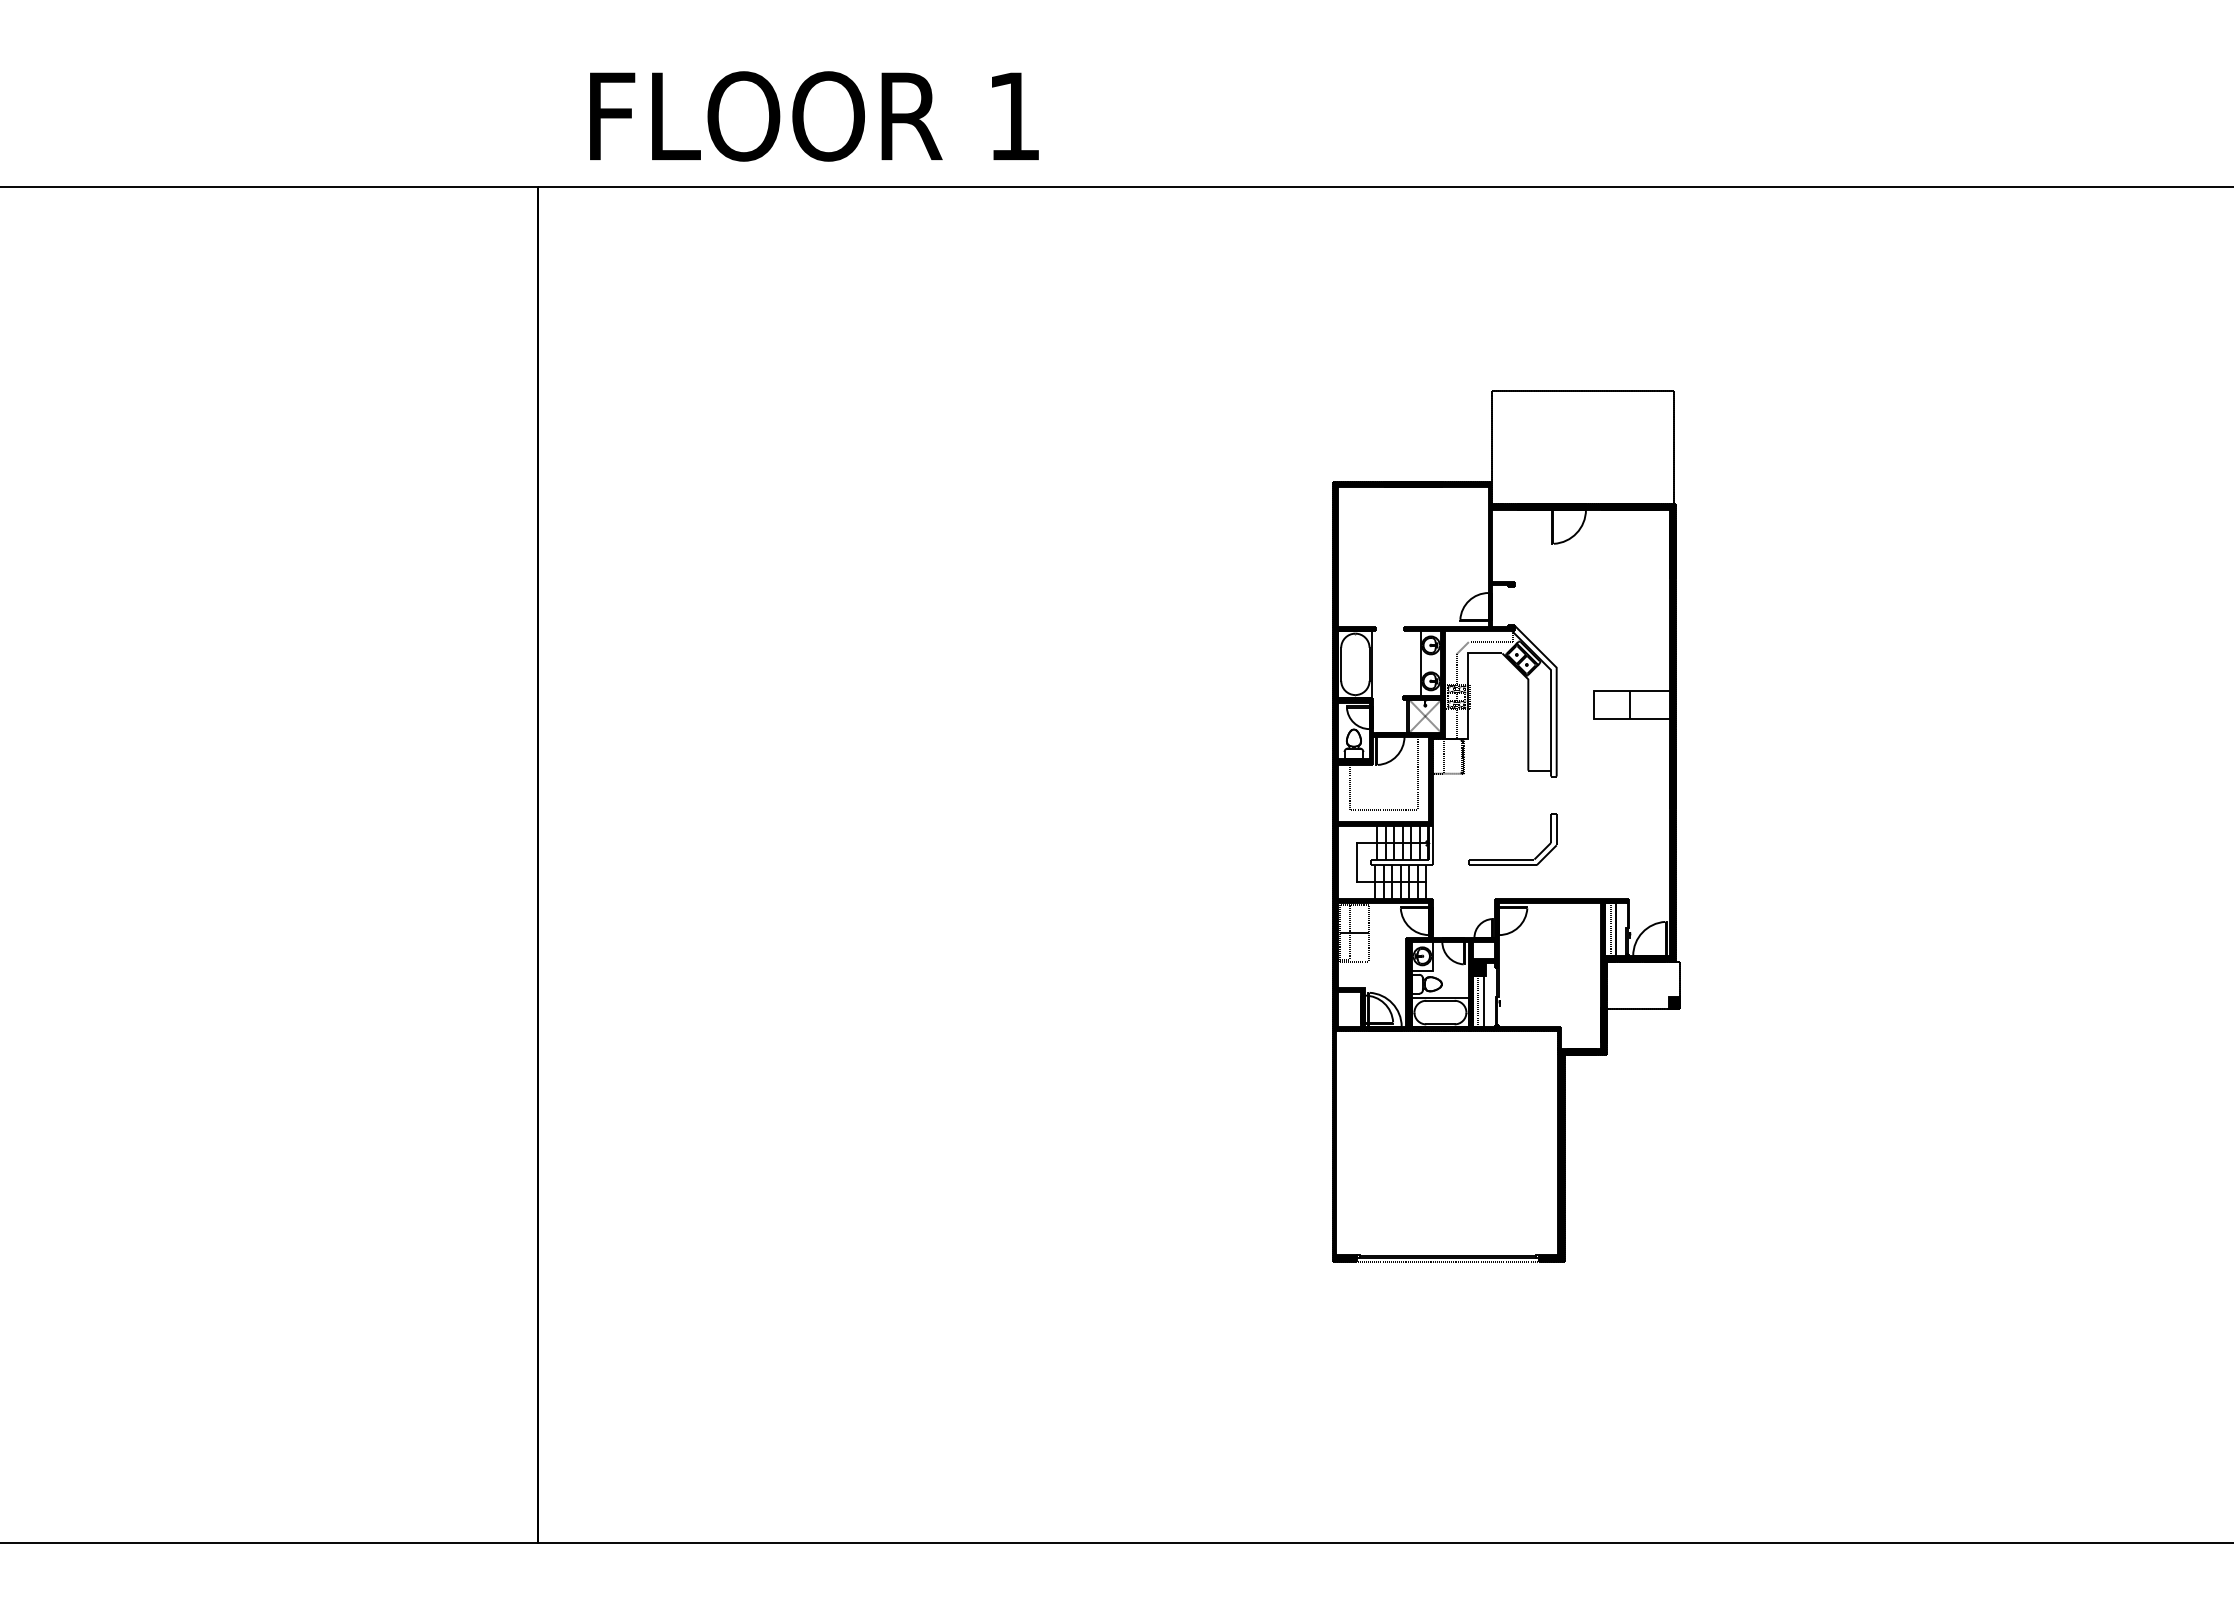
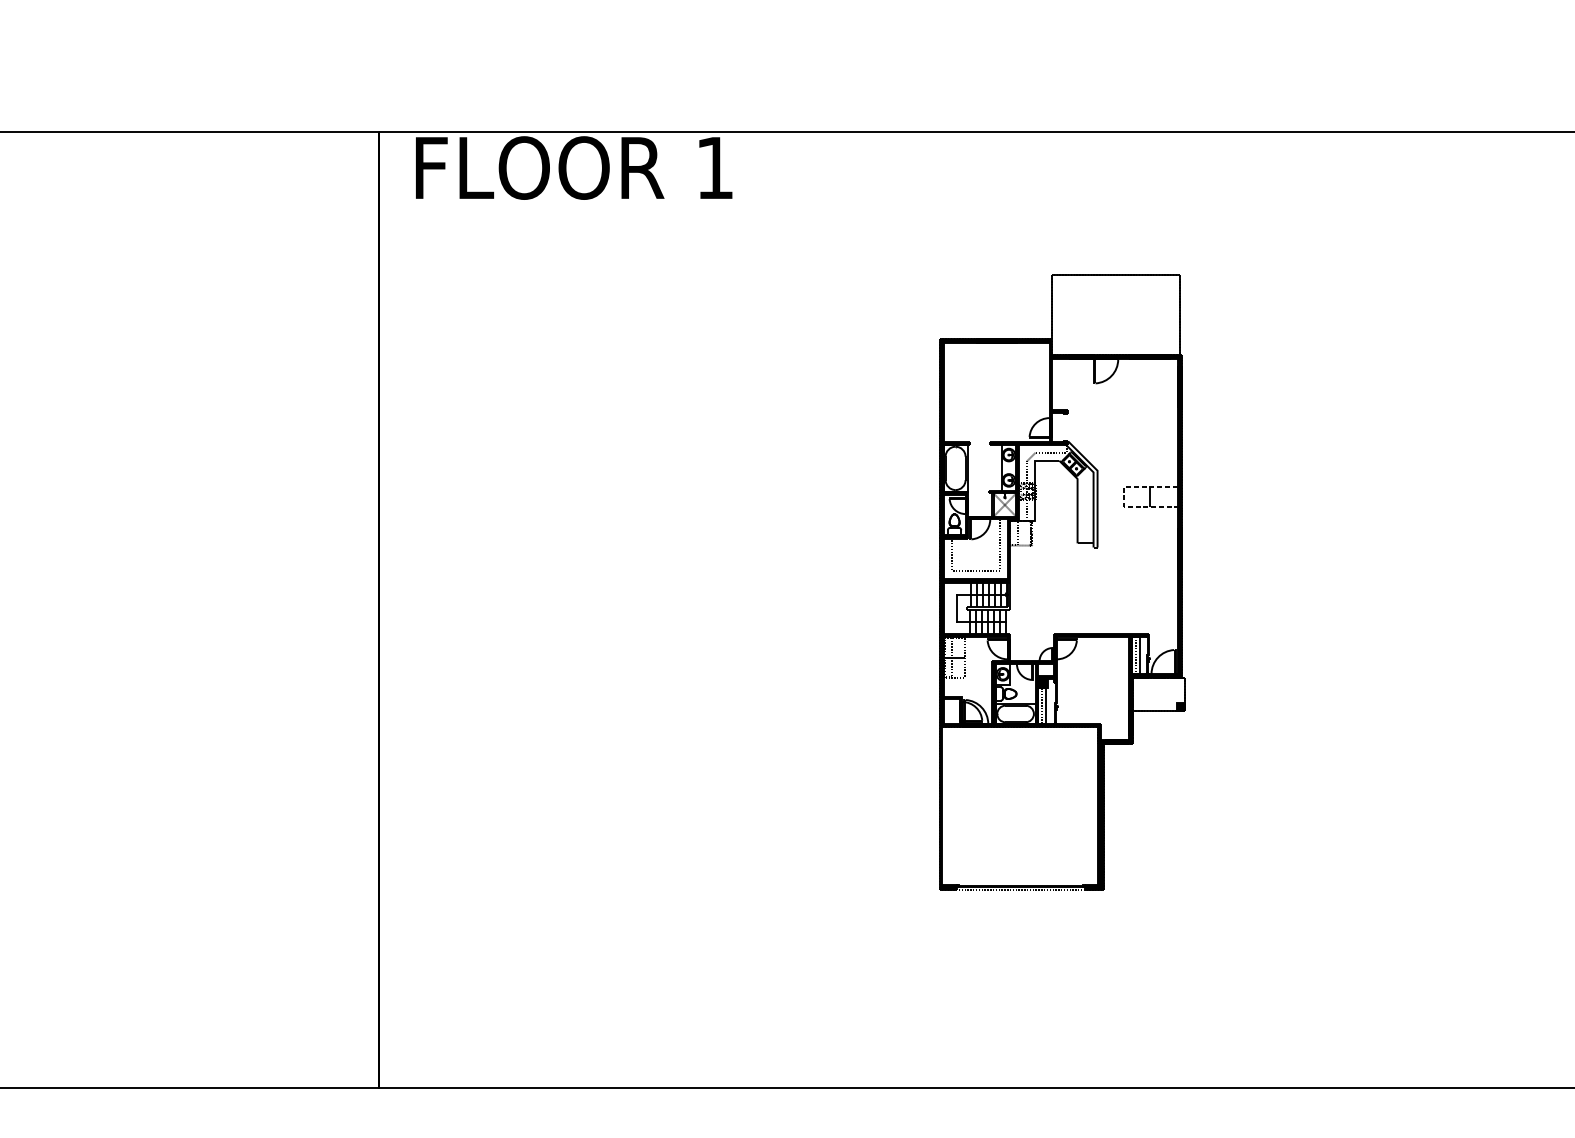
text: (814, 116) -> (574, 168), moved
line: (1593, 705) -> (1123, 497), solid -> dashed
part: (1512, 859) -> (1066, 606), removed

